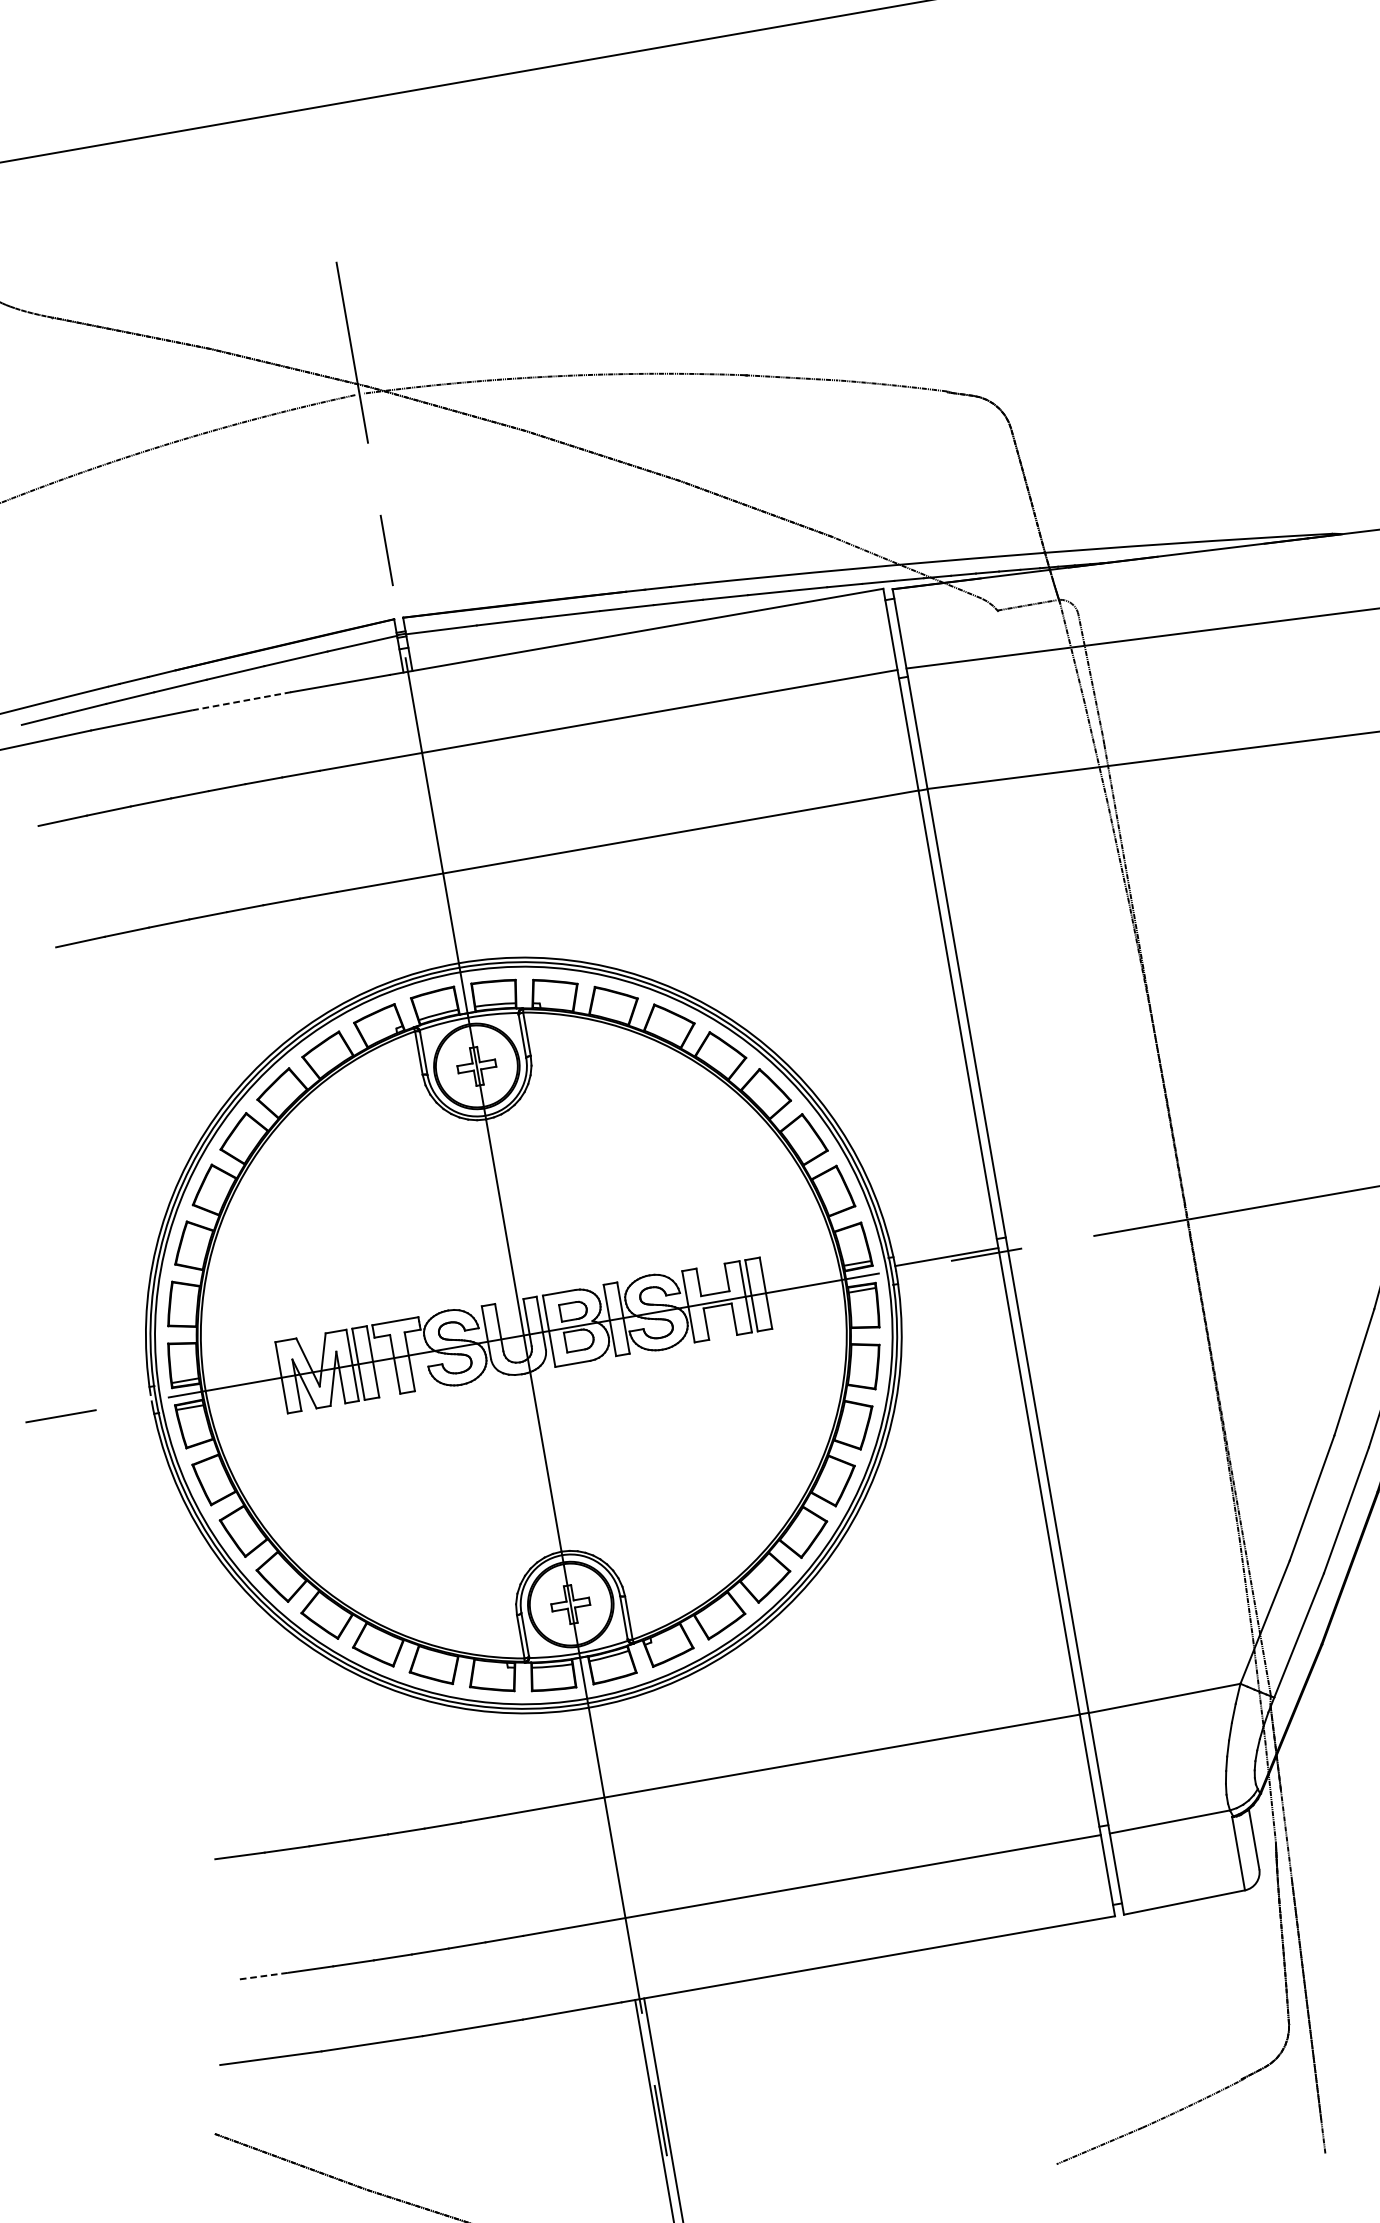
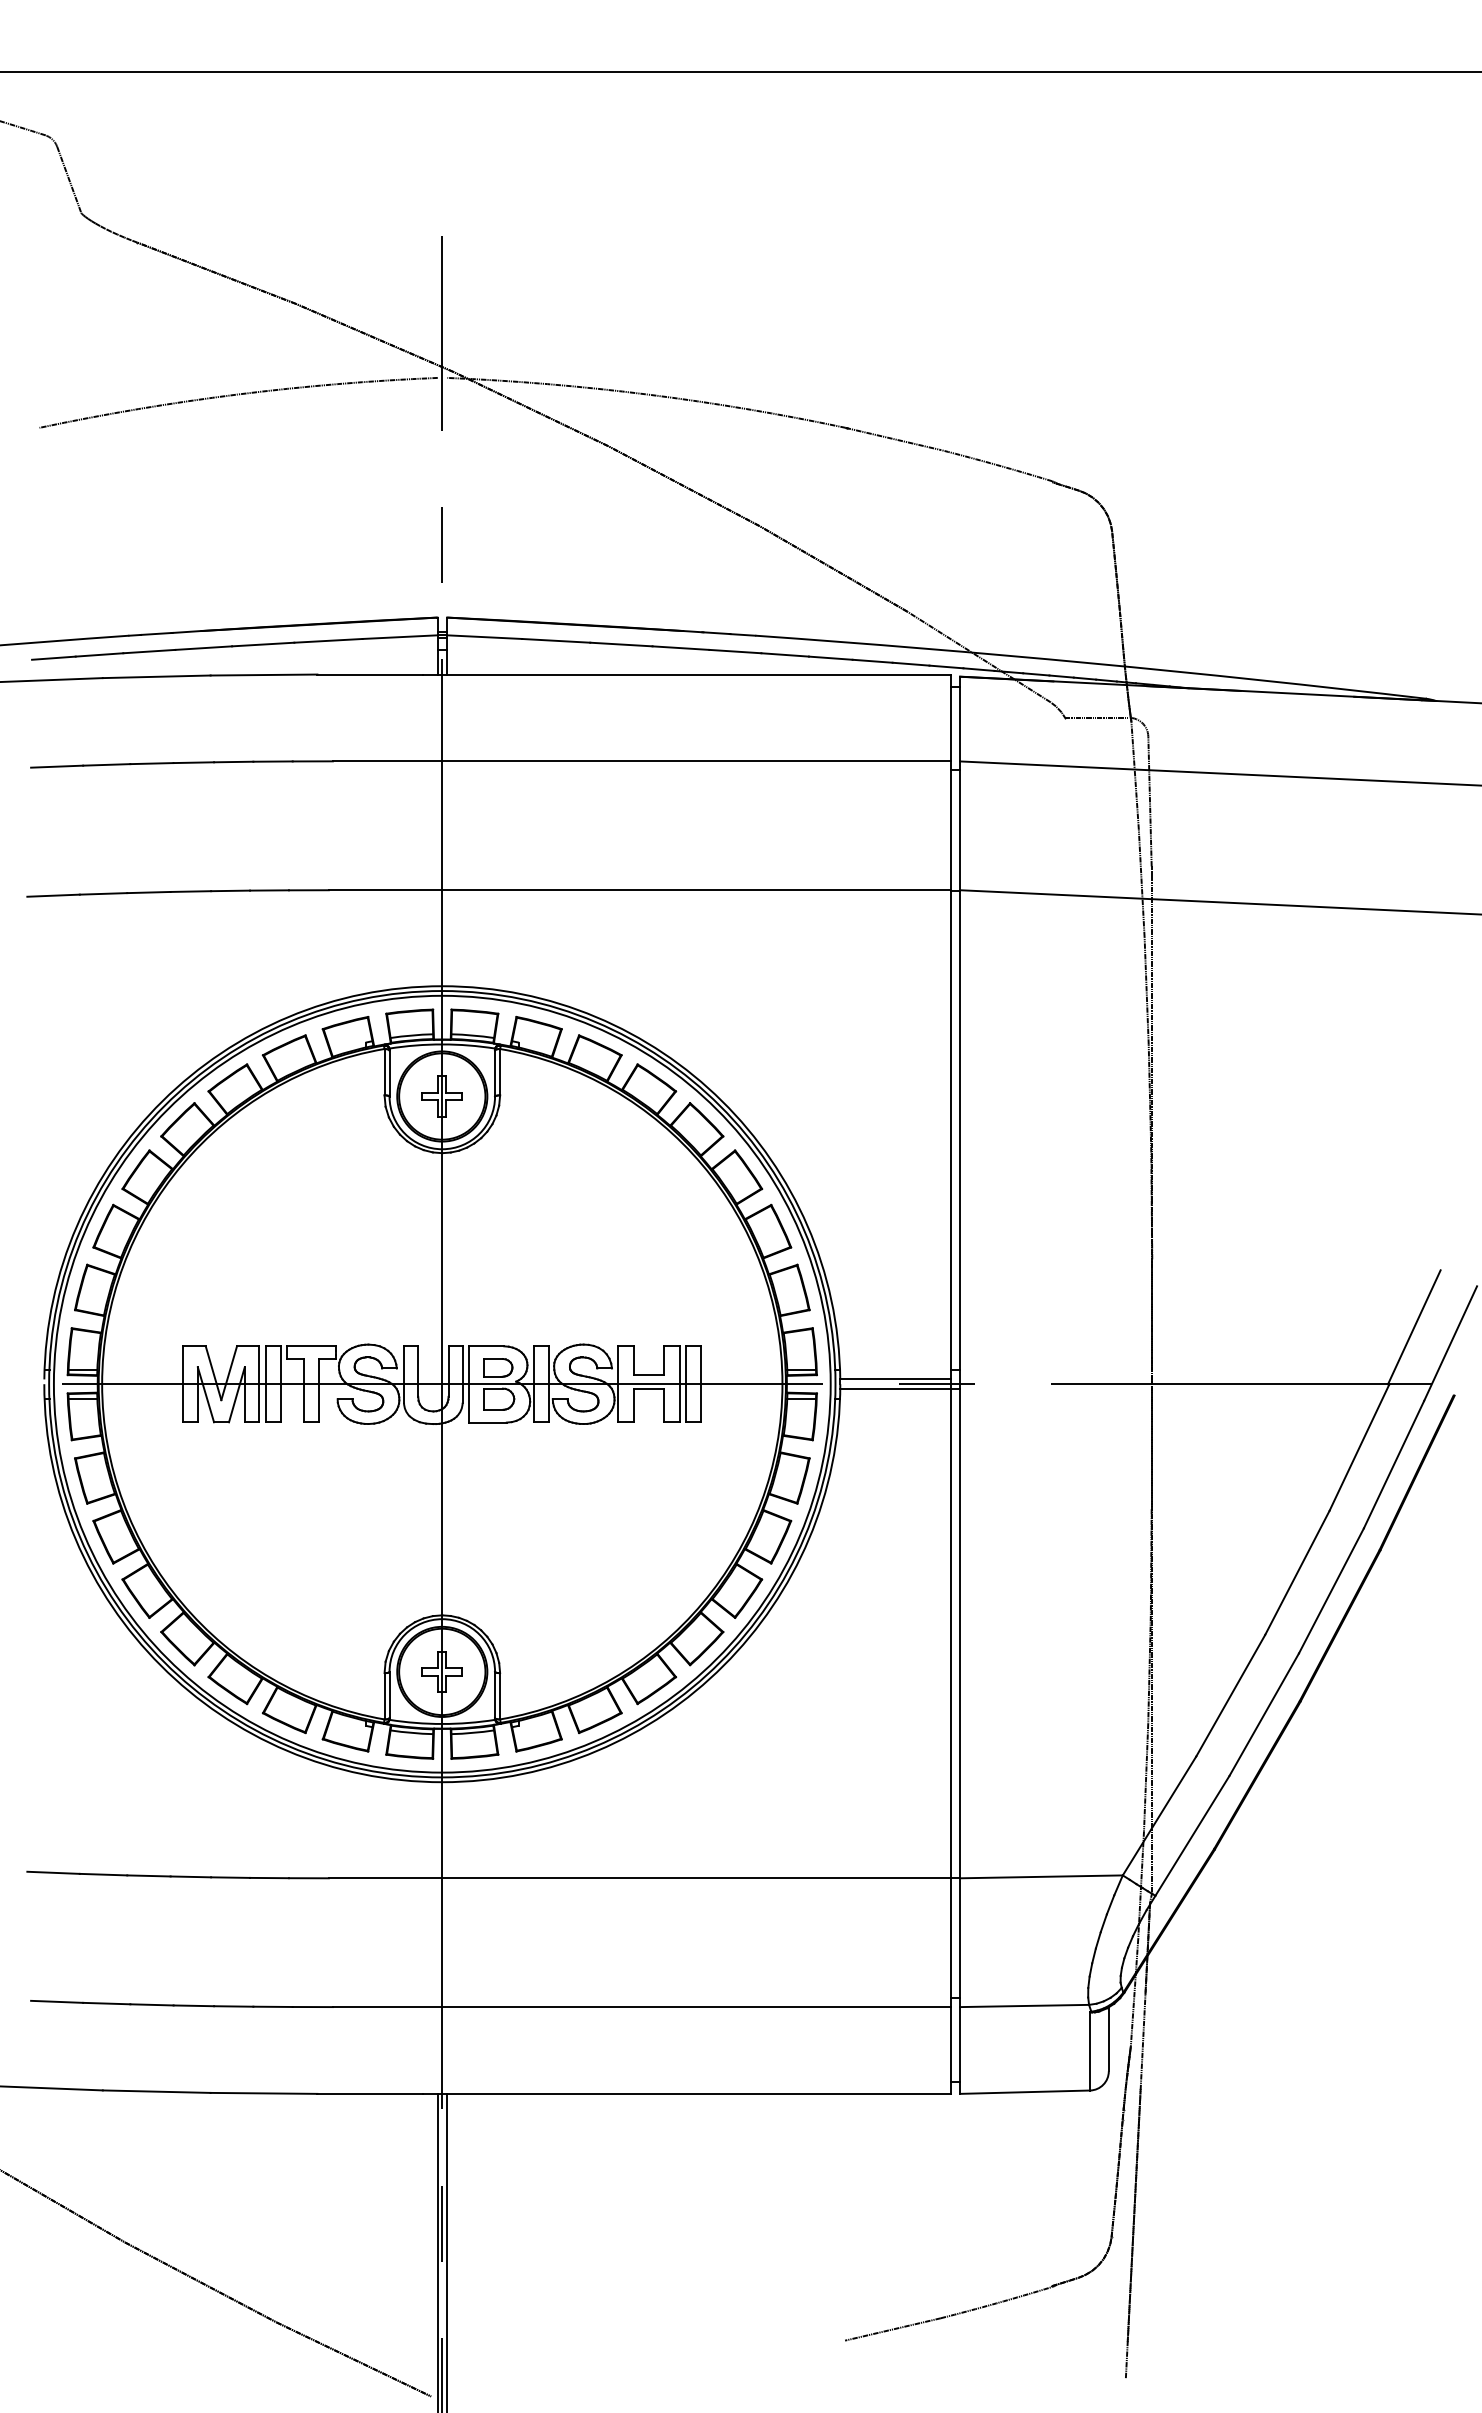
line: (240, 701) -> (263, 675), dashed -> solid
line: (953, 1265) -> (900, 1389), added
line: (264, 1975) -> (57, 2001), dashed -> solid

